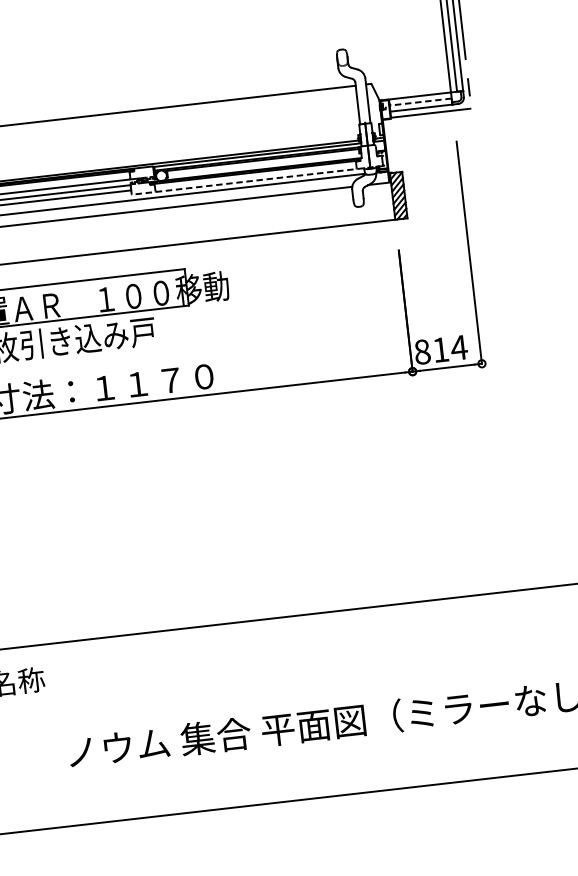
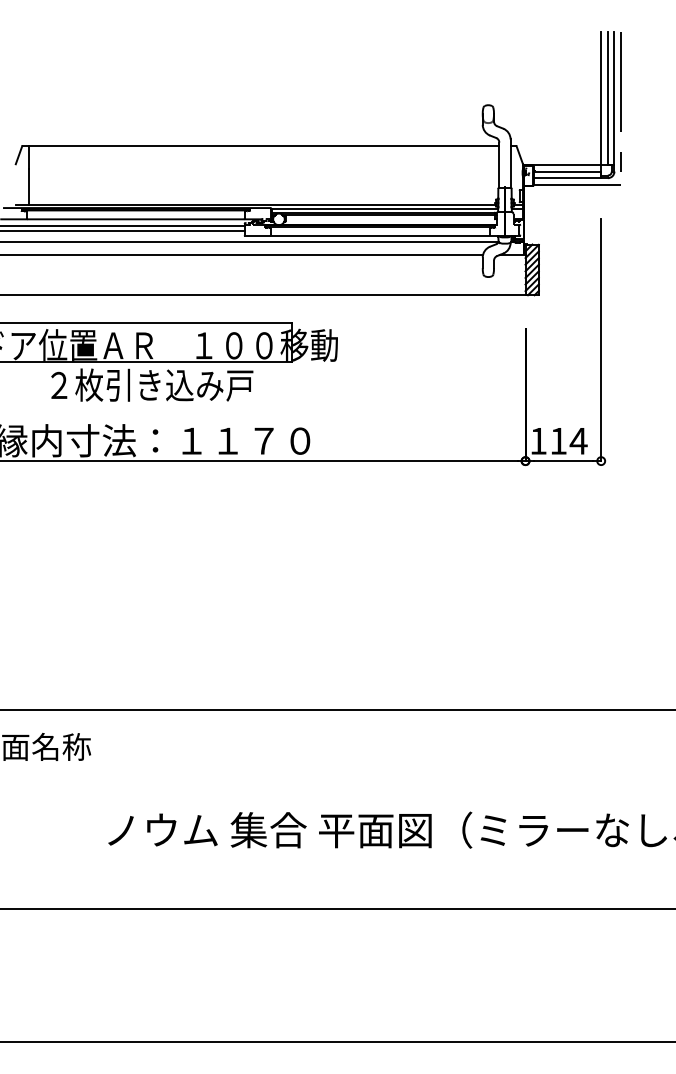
line: (420, 101) -> (567, 171), dashed -> solid
line: (257, 180) -> (381, 235), dashed -> solid
text: (422, 351) -> (538, 440), 814 -> 114

